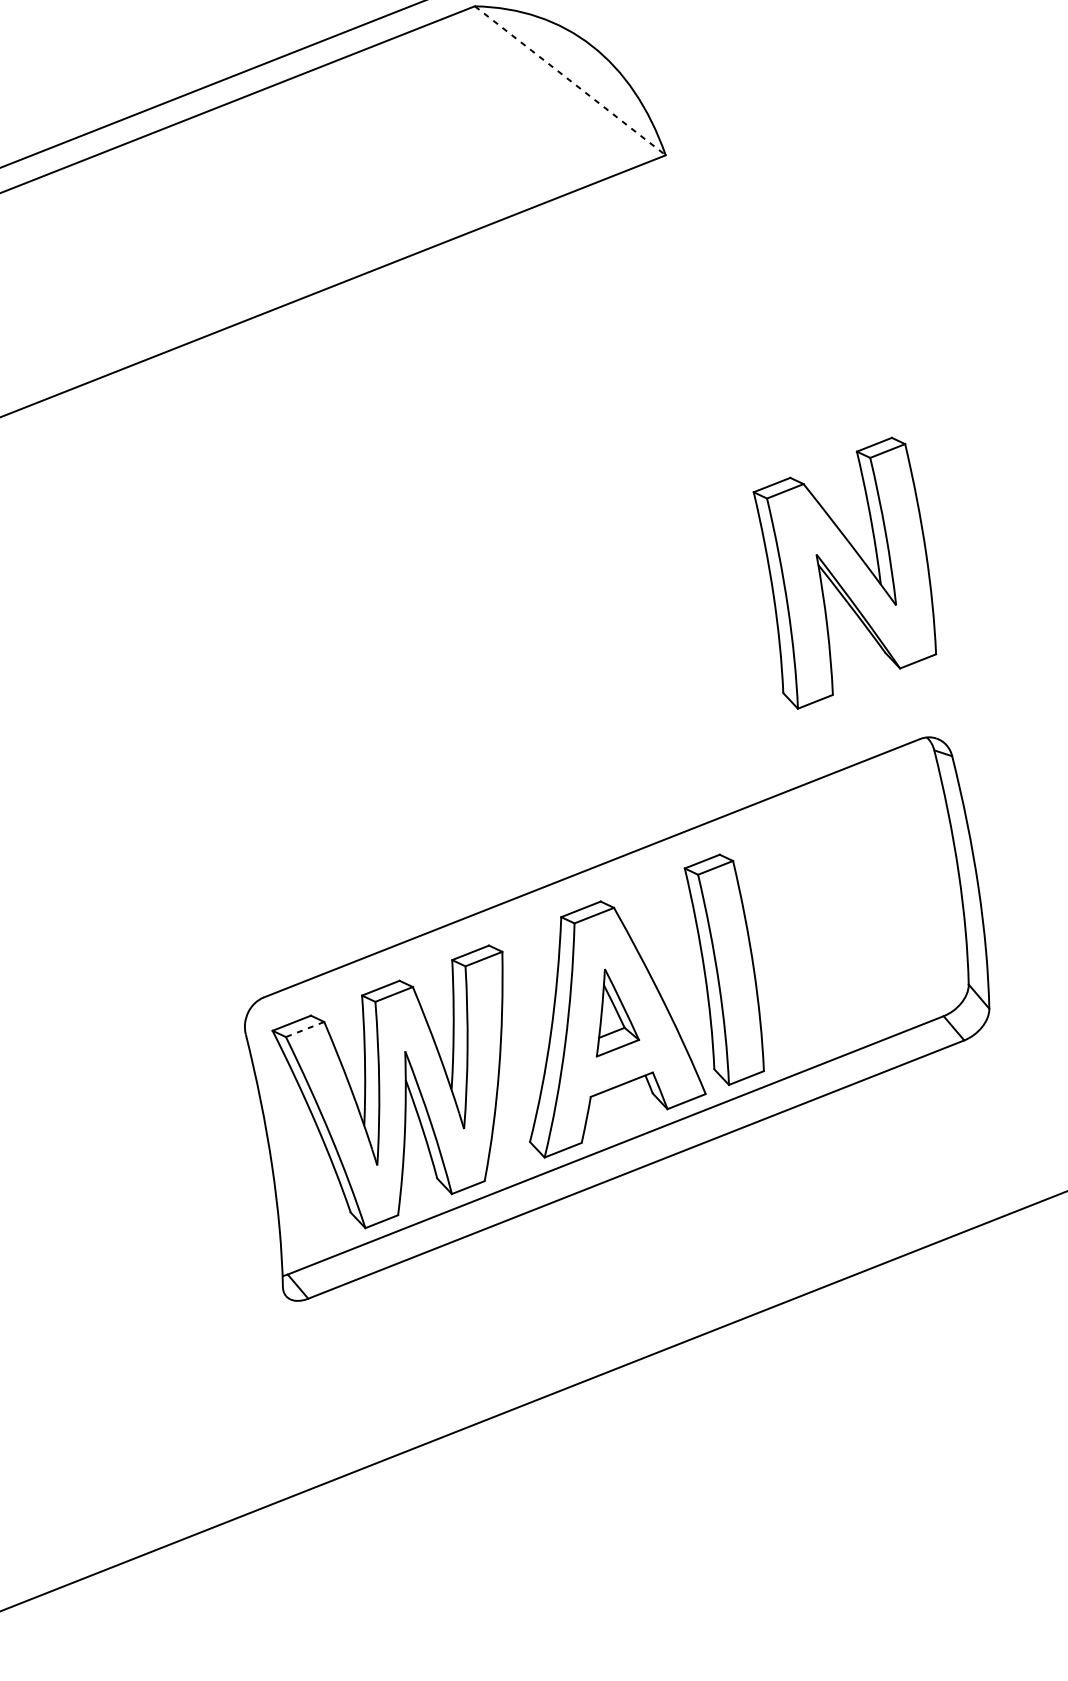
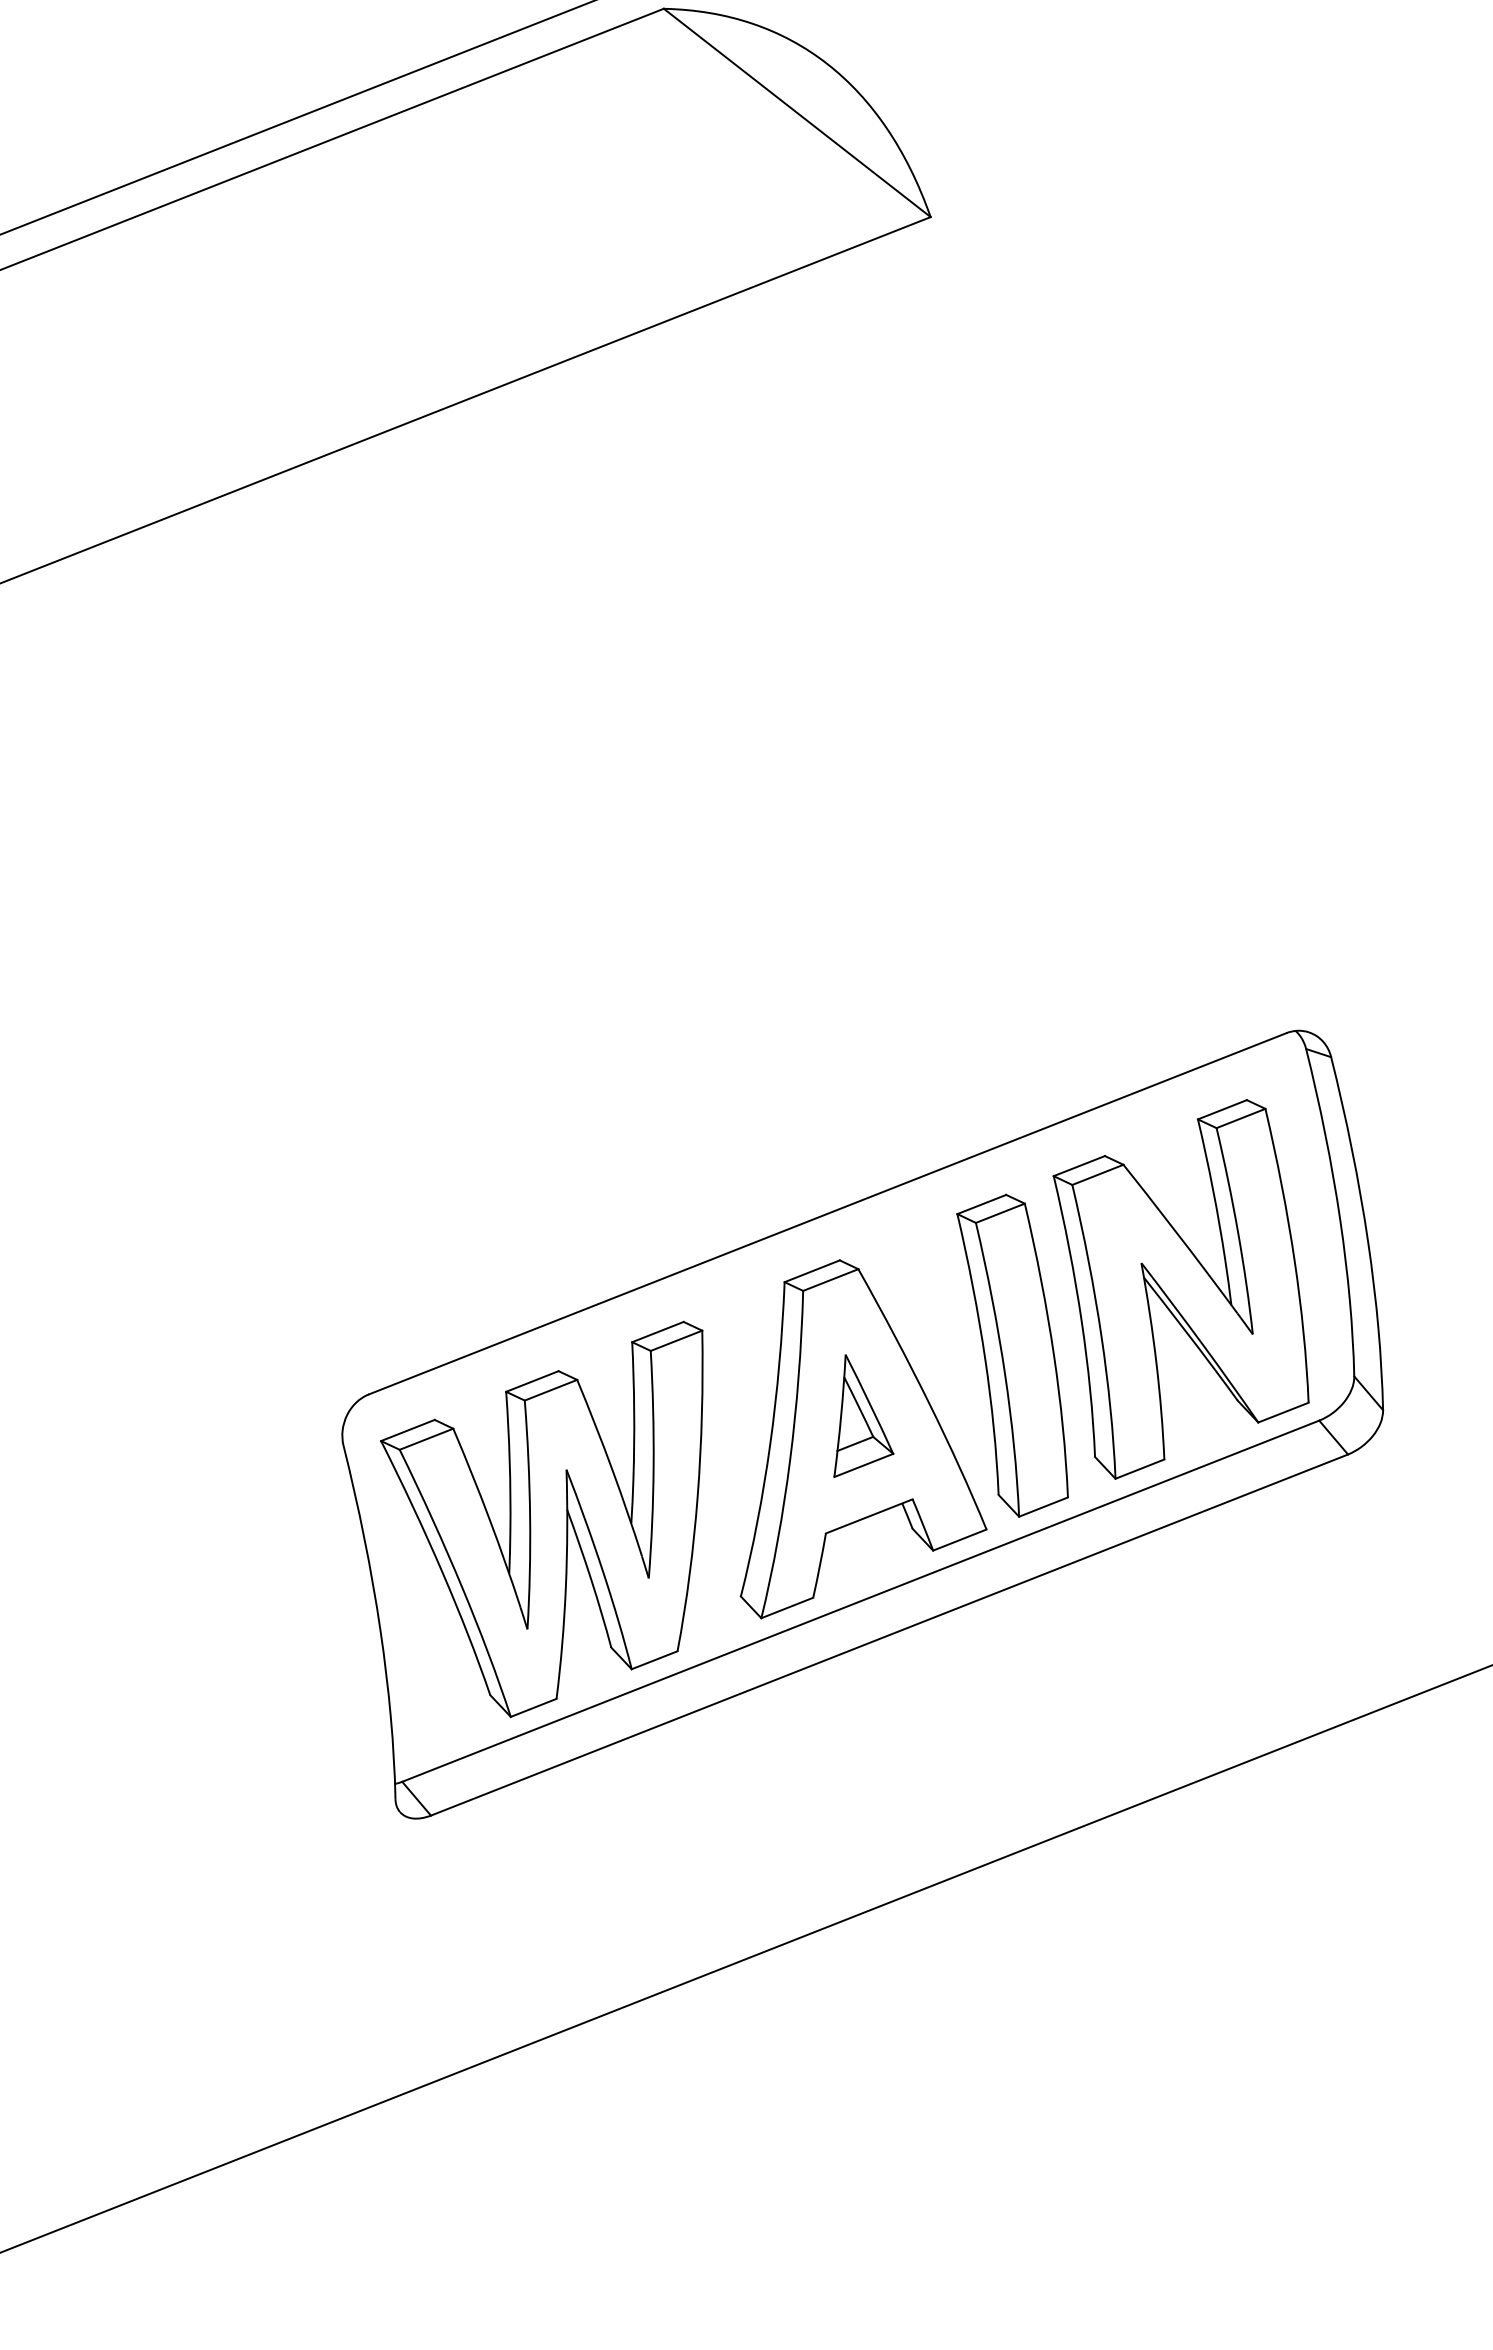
line: (570, 81) -> (797, 113), dashed -> solid
part: (844, 573) -> (1180, 1289), moved
line: (305, 1029) -> (426, 1439), dashed -> solid

